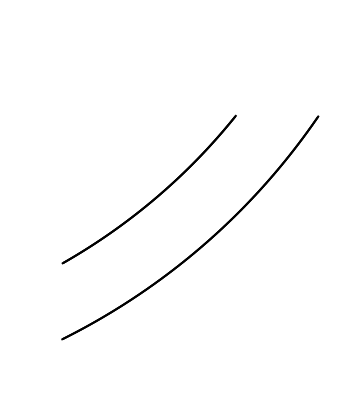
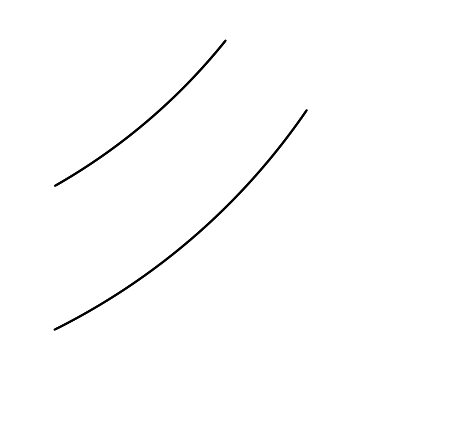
part: (156, 195) -> (147, 119), moved

